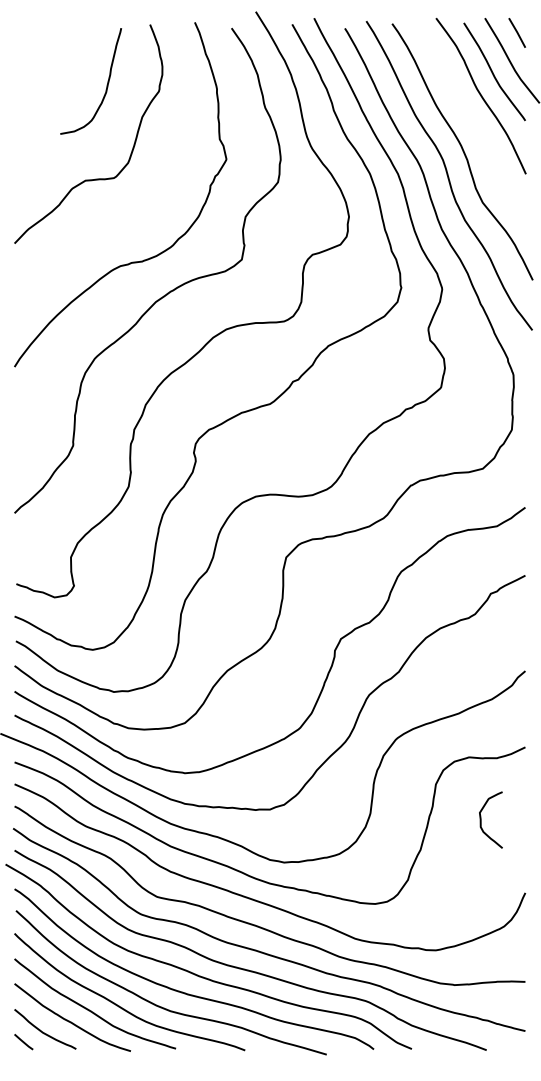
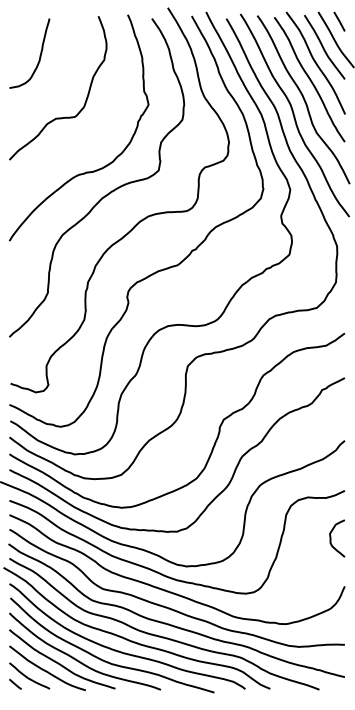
curve: (106, 84) -> (39, 55), moved
curve: (471, 120) -> (309, 79), added
curve: (482, 819) -> (331, 538), moved

